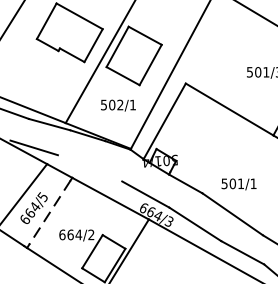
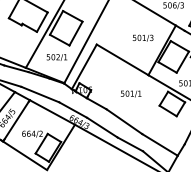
line: (90, 168) -> (40, 94), added
text: (239, 183) -> (131, 93), moved
line: (49, 213) -> (16, 121), dashed -> solid

